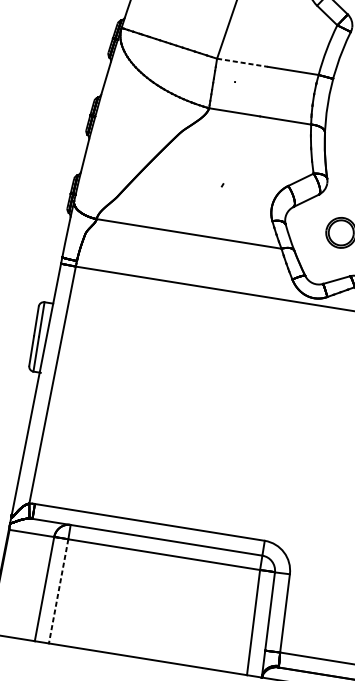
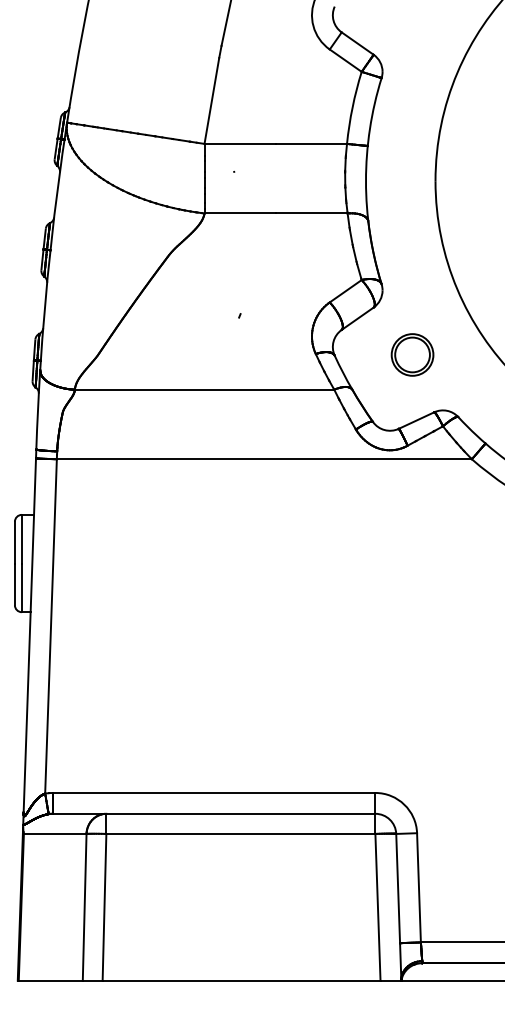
line: (242, 62) -> (240, 143), dashed -> solid
line: (58, 591) -> (104, 907), dashed -> solid

